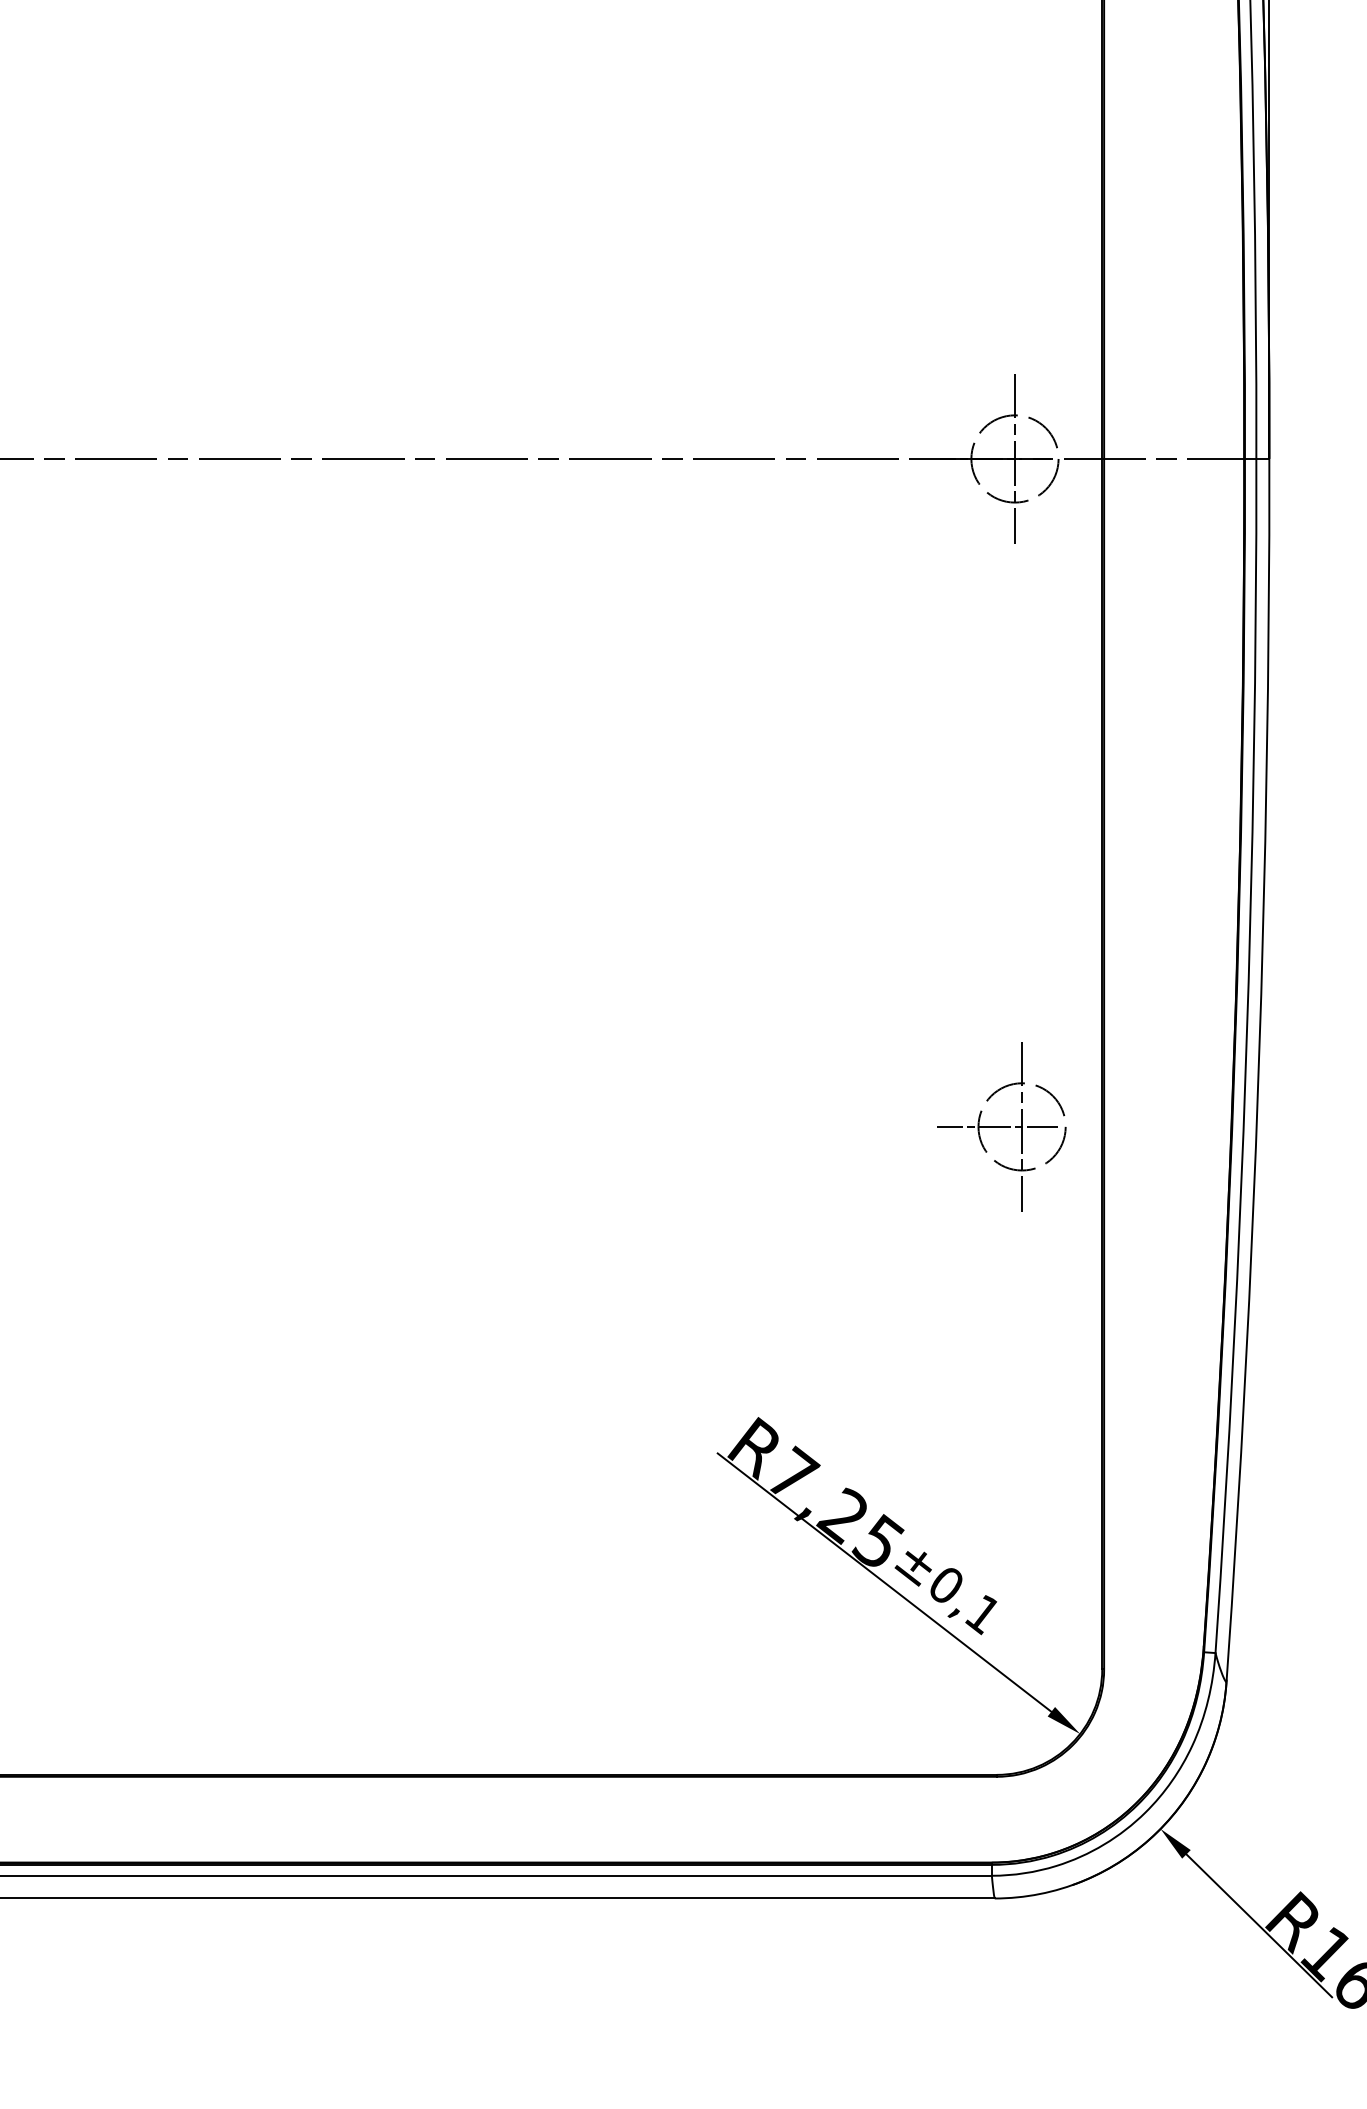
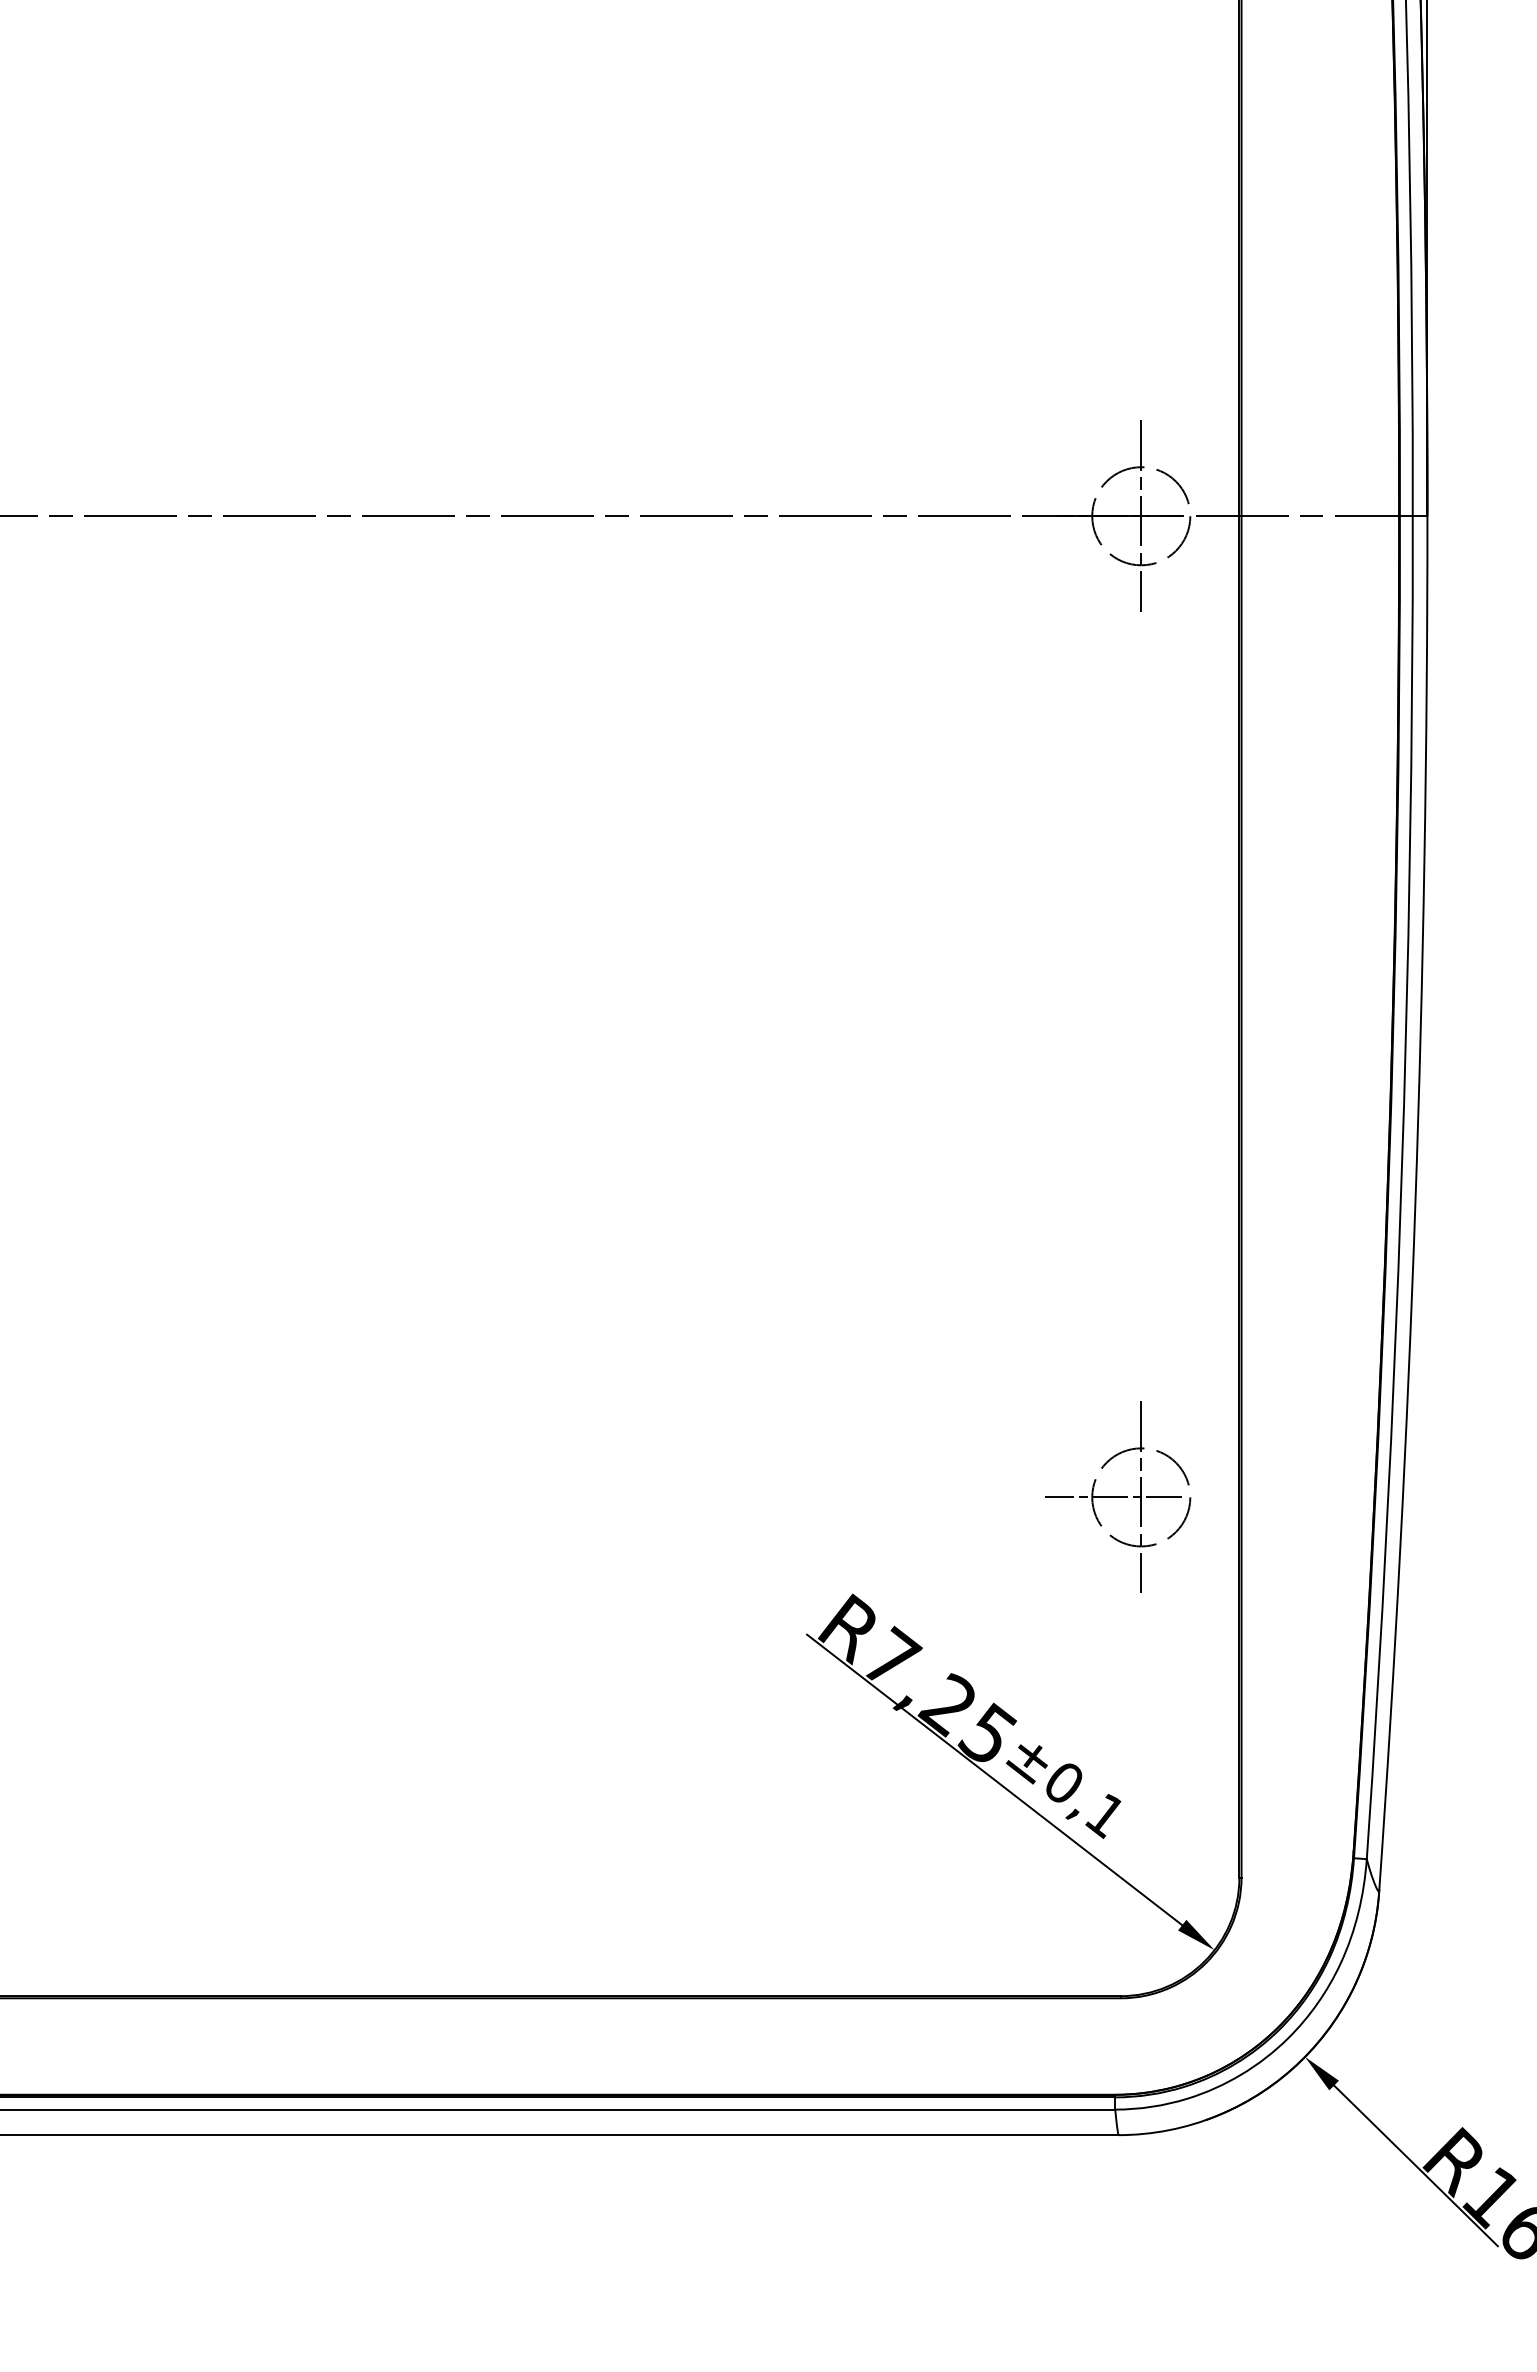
part: (1001, 1126) -> (1118, 1496), moved

